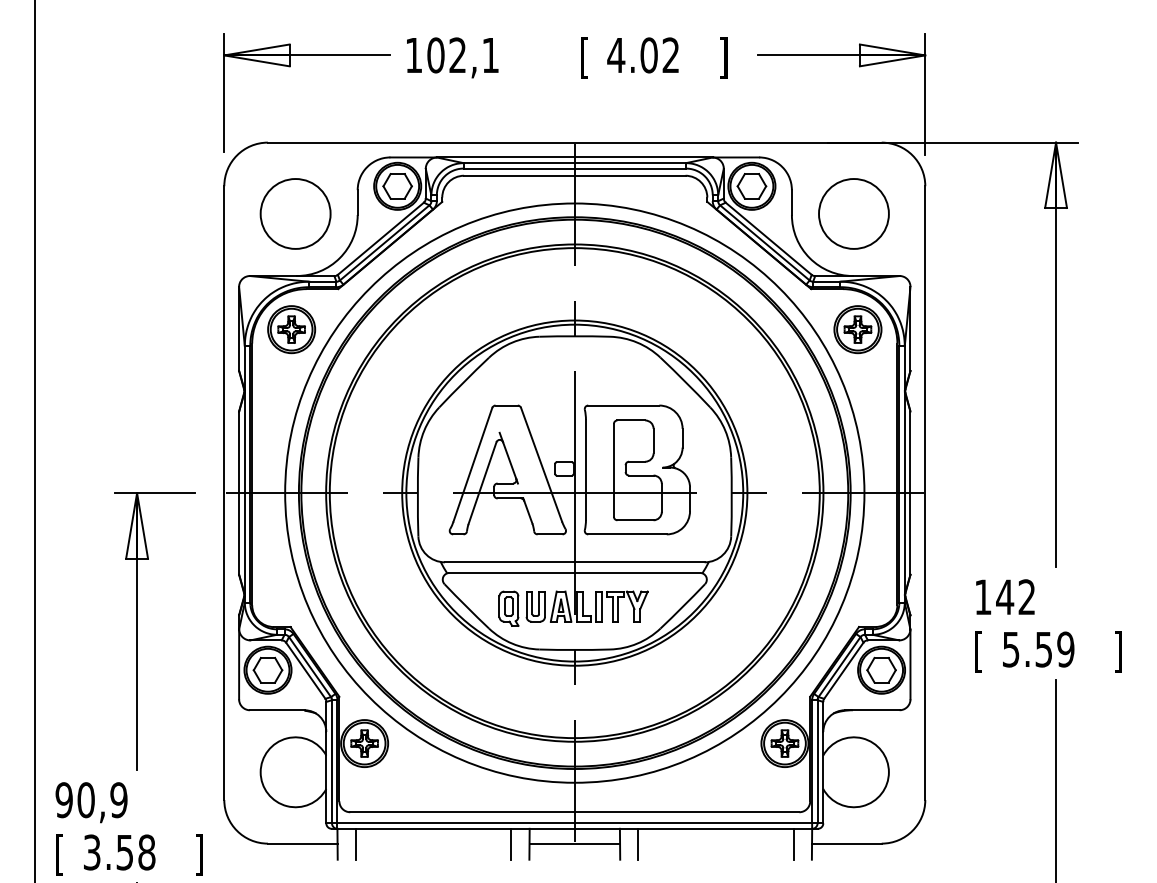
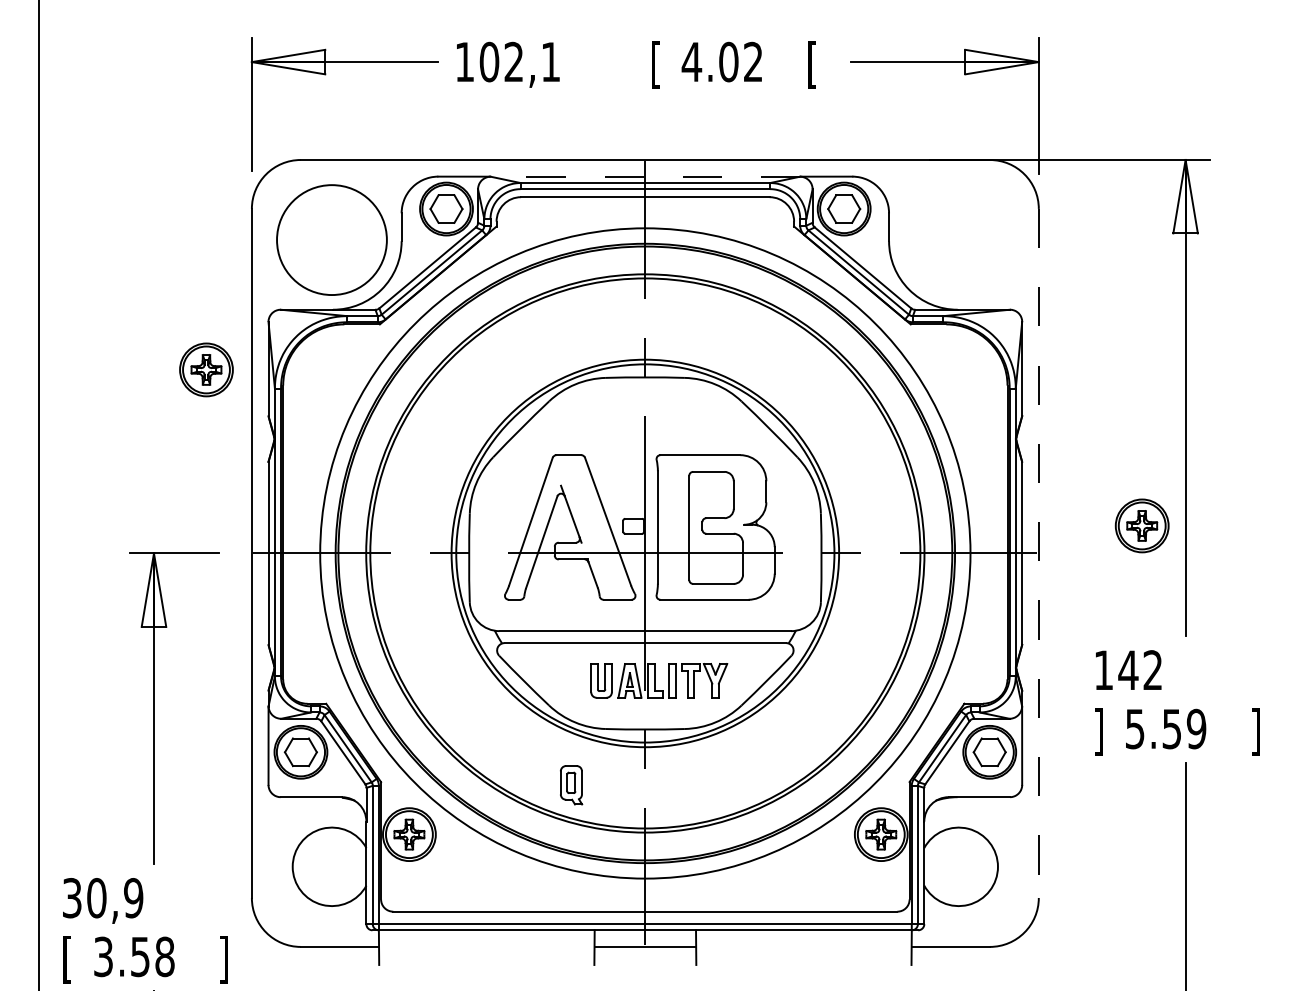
text: (723, 57) -> (812, 64), ] -> [
line: (574, 157) -> (644, 176), solid -> dashed
circle: (295, 213) -> (331, 239), size x1.4
circle: (853, 213) -> (958, 239), removed
part: (291, 329) -> (206, 369), moved
part: (857, 329) -> (1141, 525), moved
line: (925, 493) -> (1038, 553), solid -> dashed
part: (509, 608) -> (571, 785), moved
text: (978, 651) -> (1098, 731), [ -> ]
text: (63, 800) -> (71, 898), 90,9 -> 30,9
line: (355, 844) -> (399, 947), removed
line: (510, 844) -> (573, 947), removed
line: (638, 844) -> (716, 947), removed
line: (794, 844) -> (891, 947), removed

